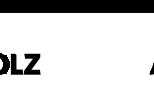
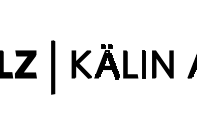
part: (102, 61) -> (122, 60), added
line: (51, 66) -> (52, 67), added

